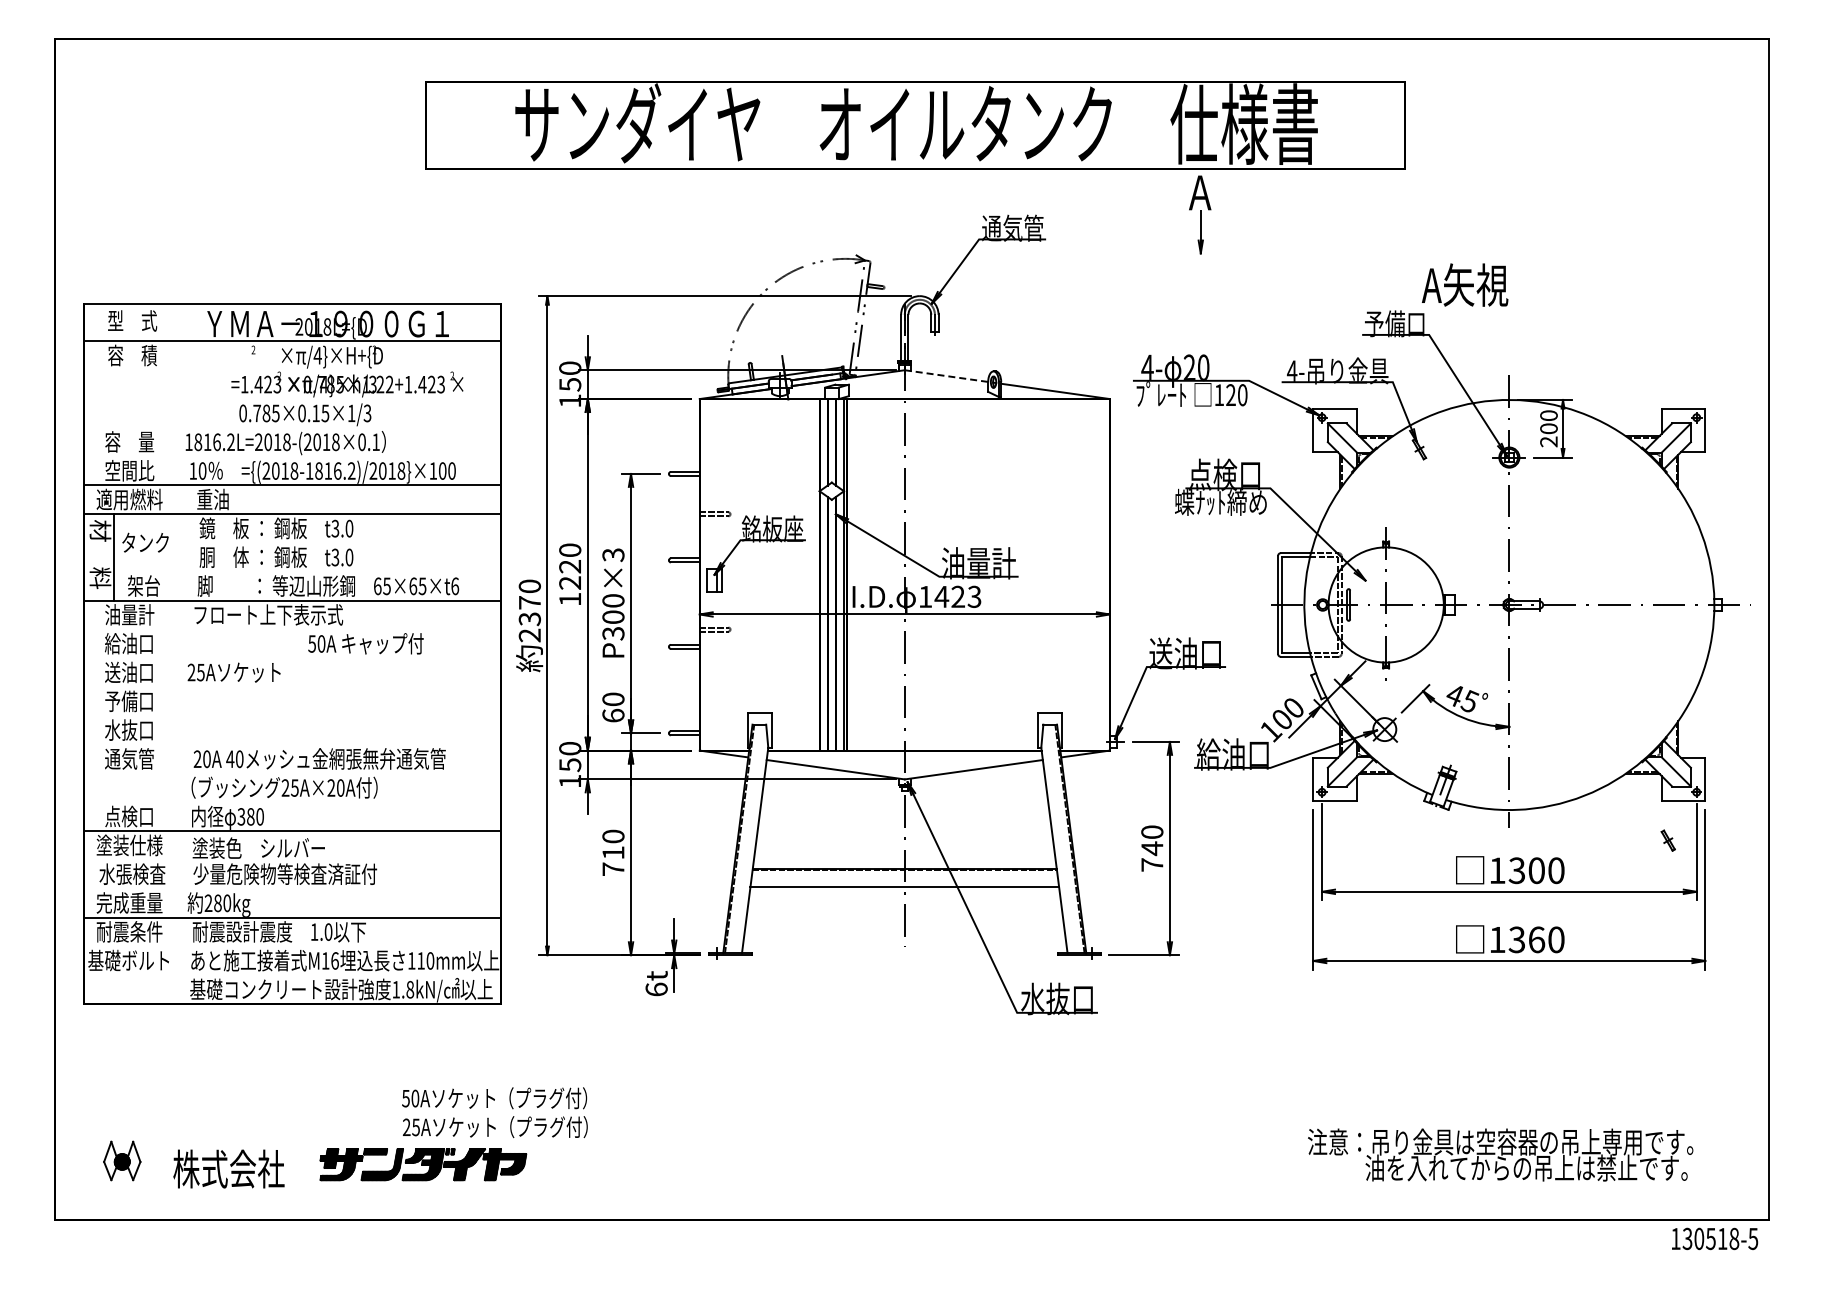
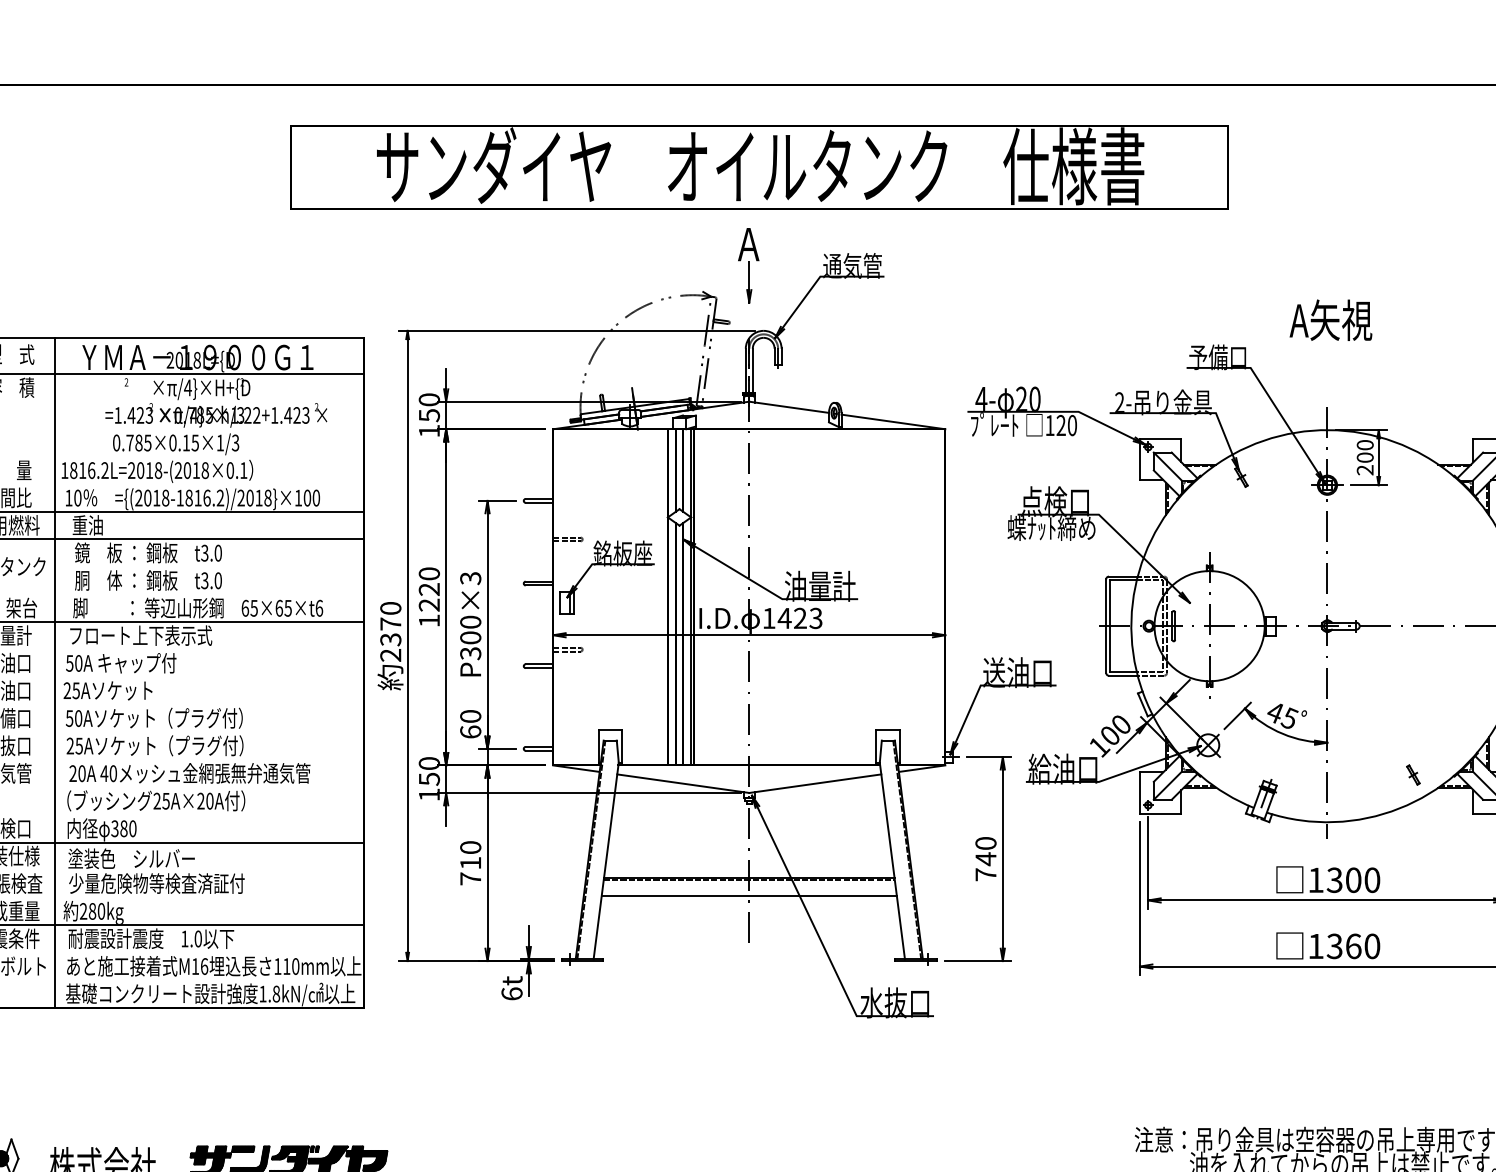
part: (1200, 214) -> (749, 265), moved
text: (1465, 284) -> (1331, 319), moved
text: (1291, 370) -> (1119, 401), 4- -> 2-
line: (946, 376) -> (789, 407), dashed -> solid
text: (365, 643) -> (120, 663), moved
line: (178, 653) -> (54, 672), added
part: (1667, 840) -> (1412, 774), moved
text: (494, 1112) -> (154, 731), moved

